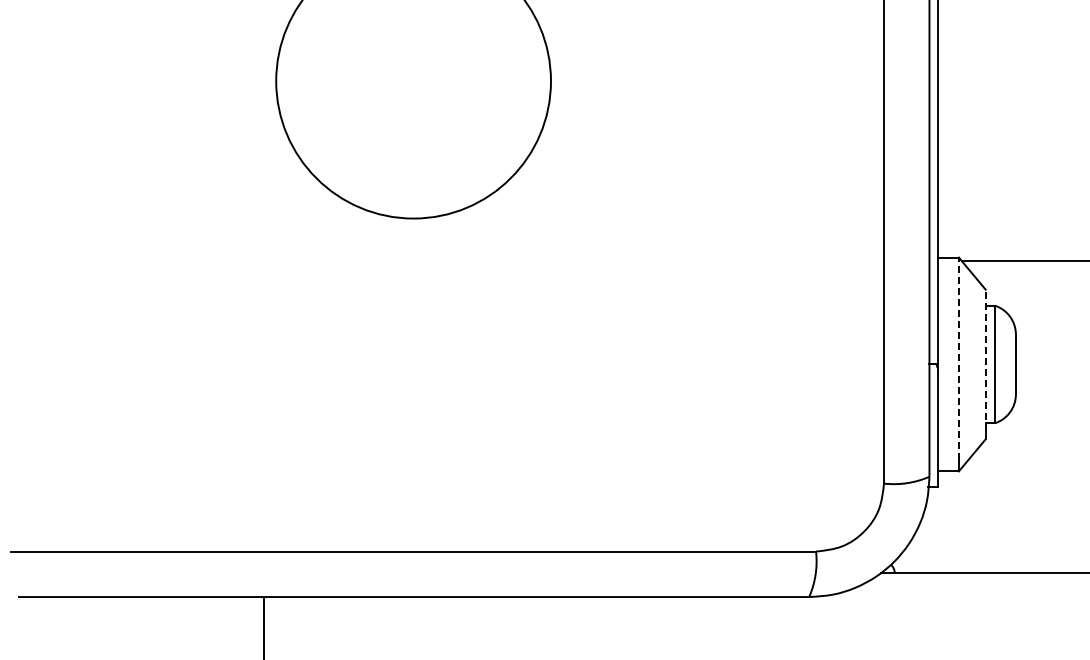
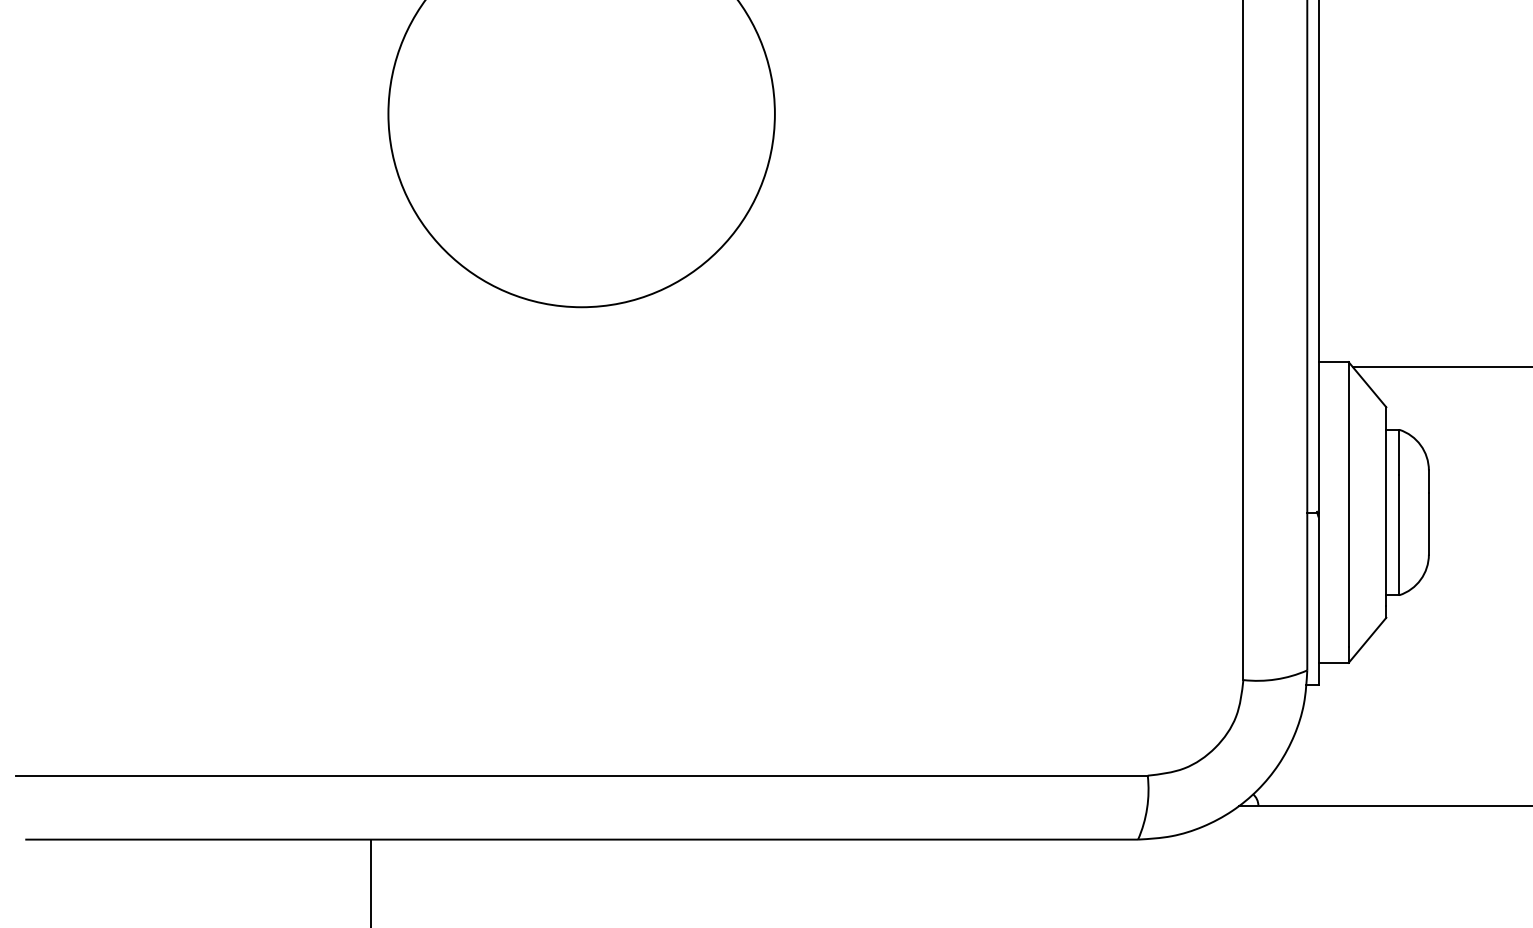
line: (958, 358) -> (1348, 504), dashed -> solid
line: (985, 360) -> (1386, 506), dashed -> solid

